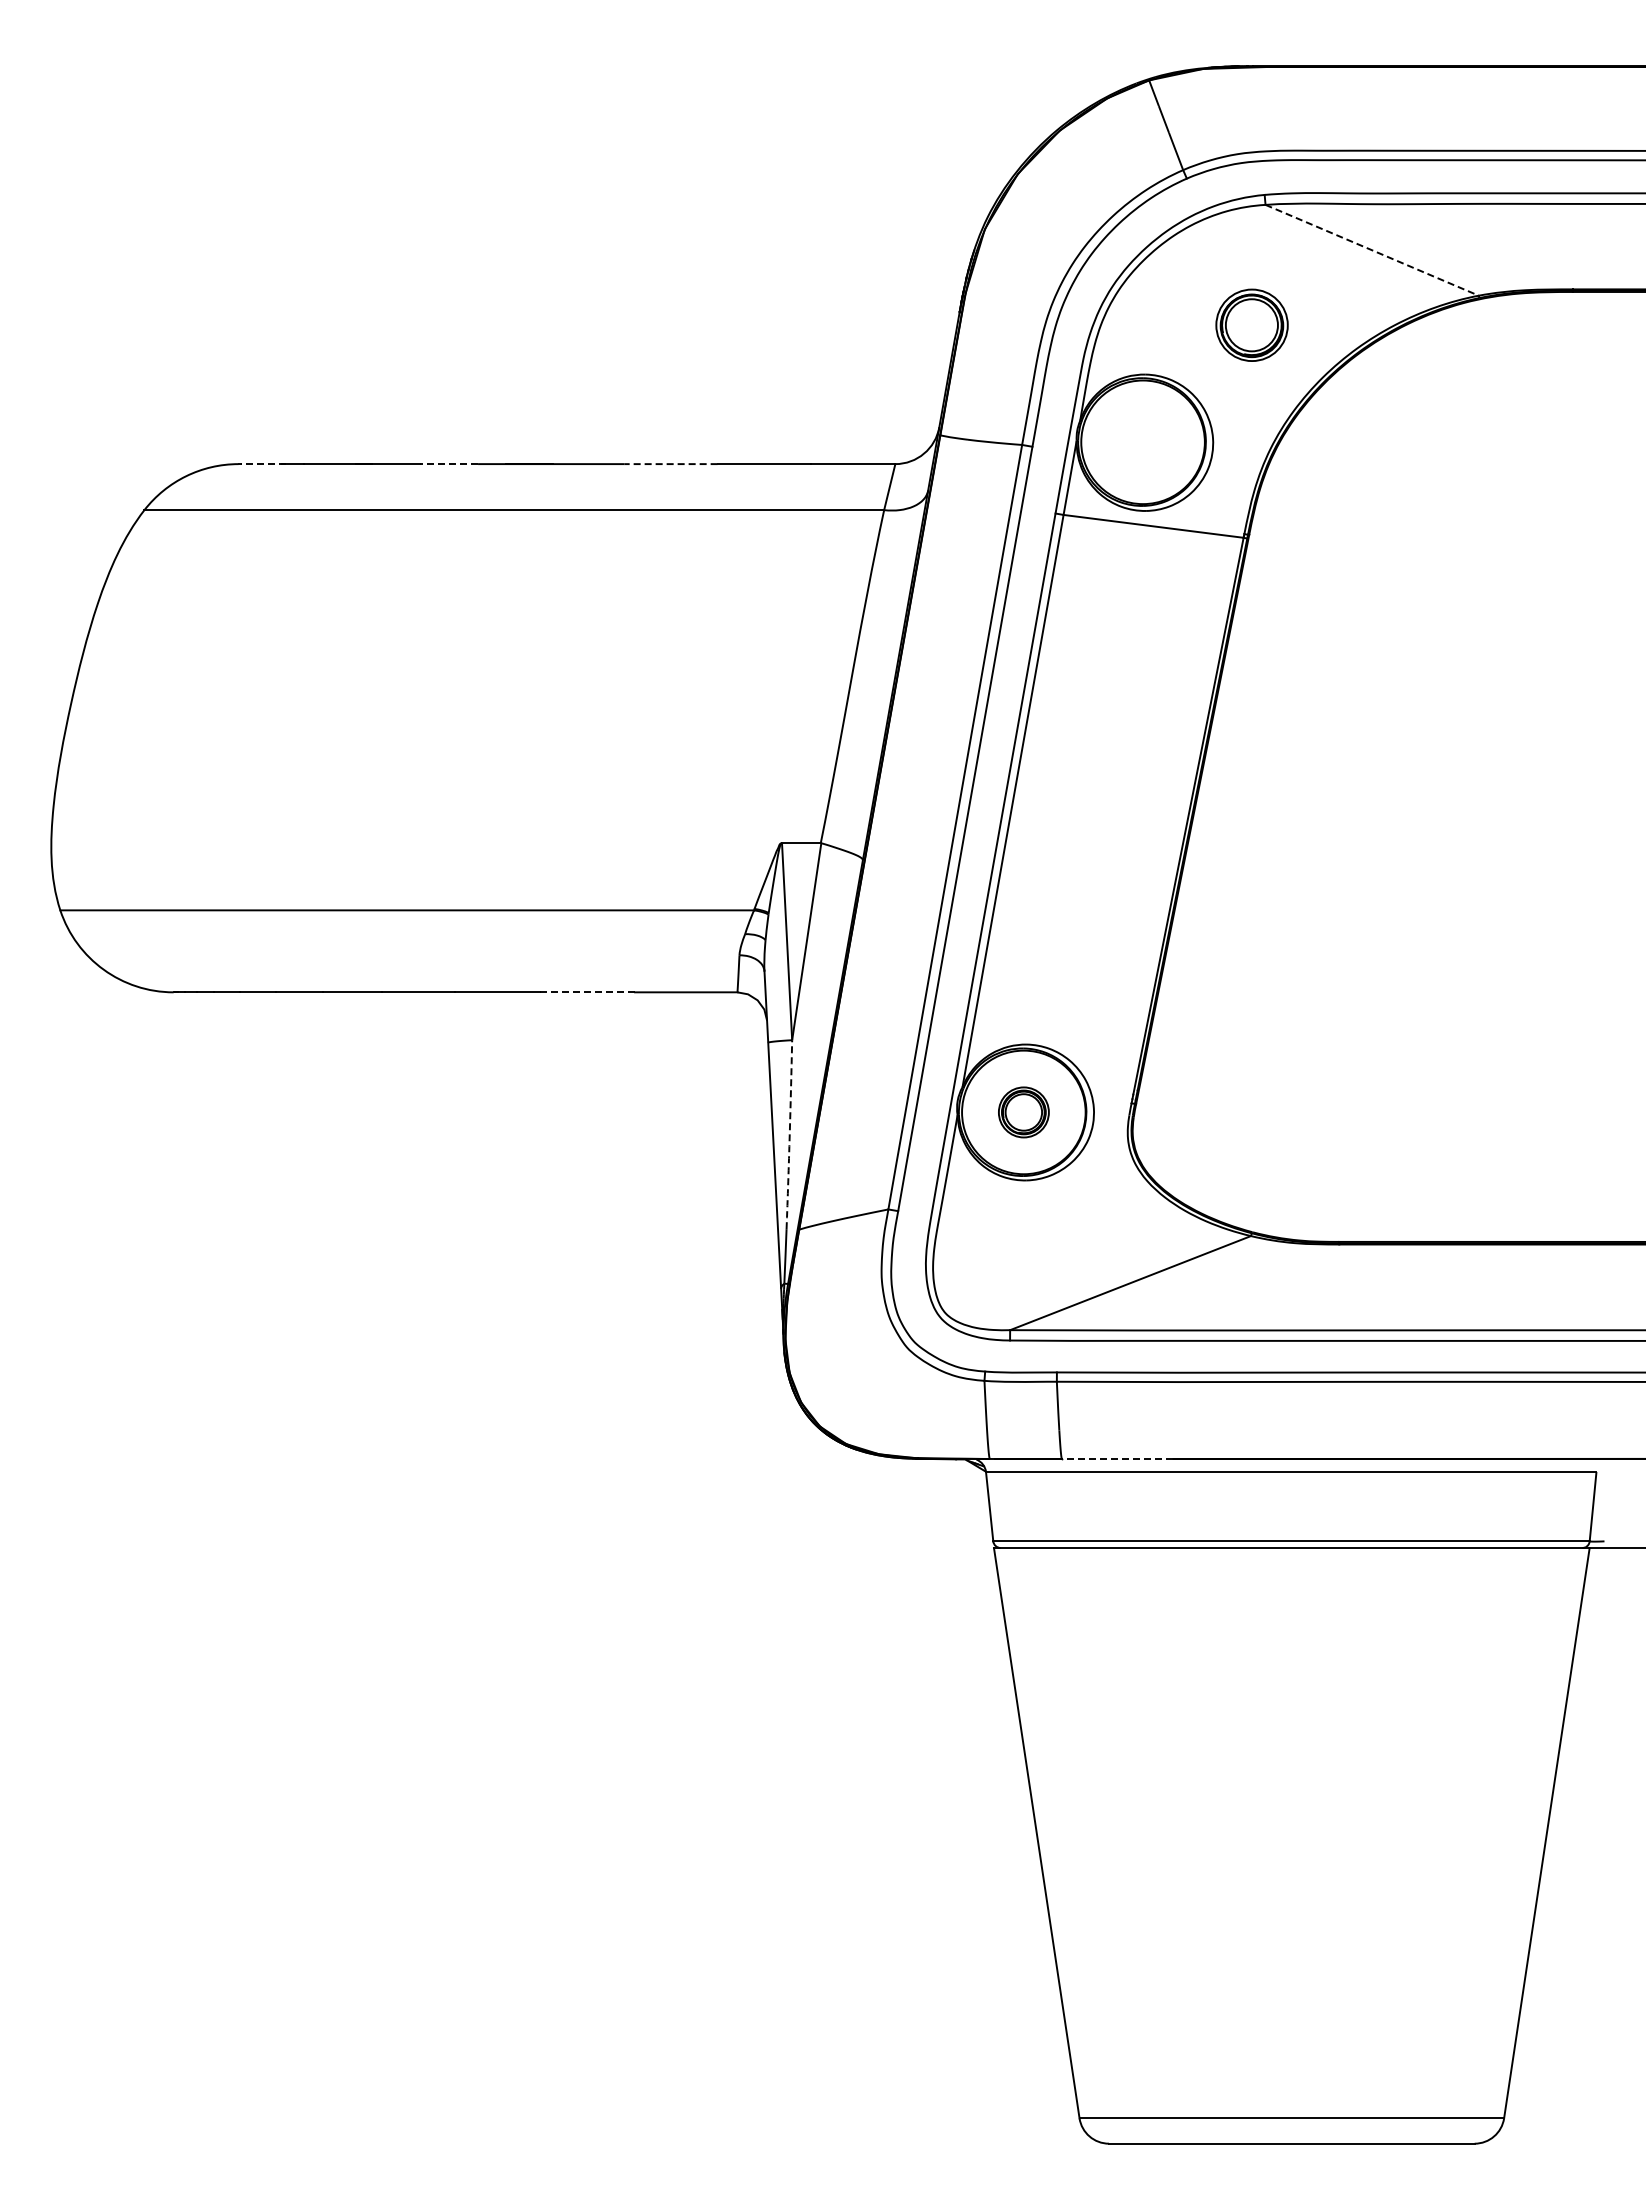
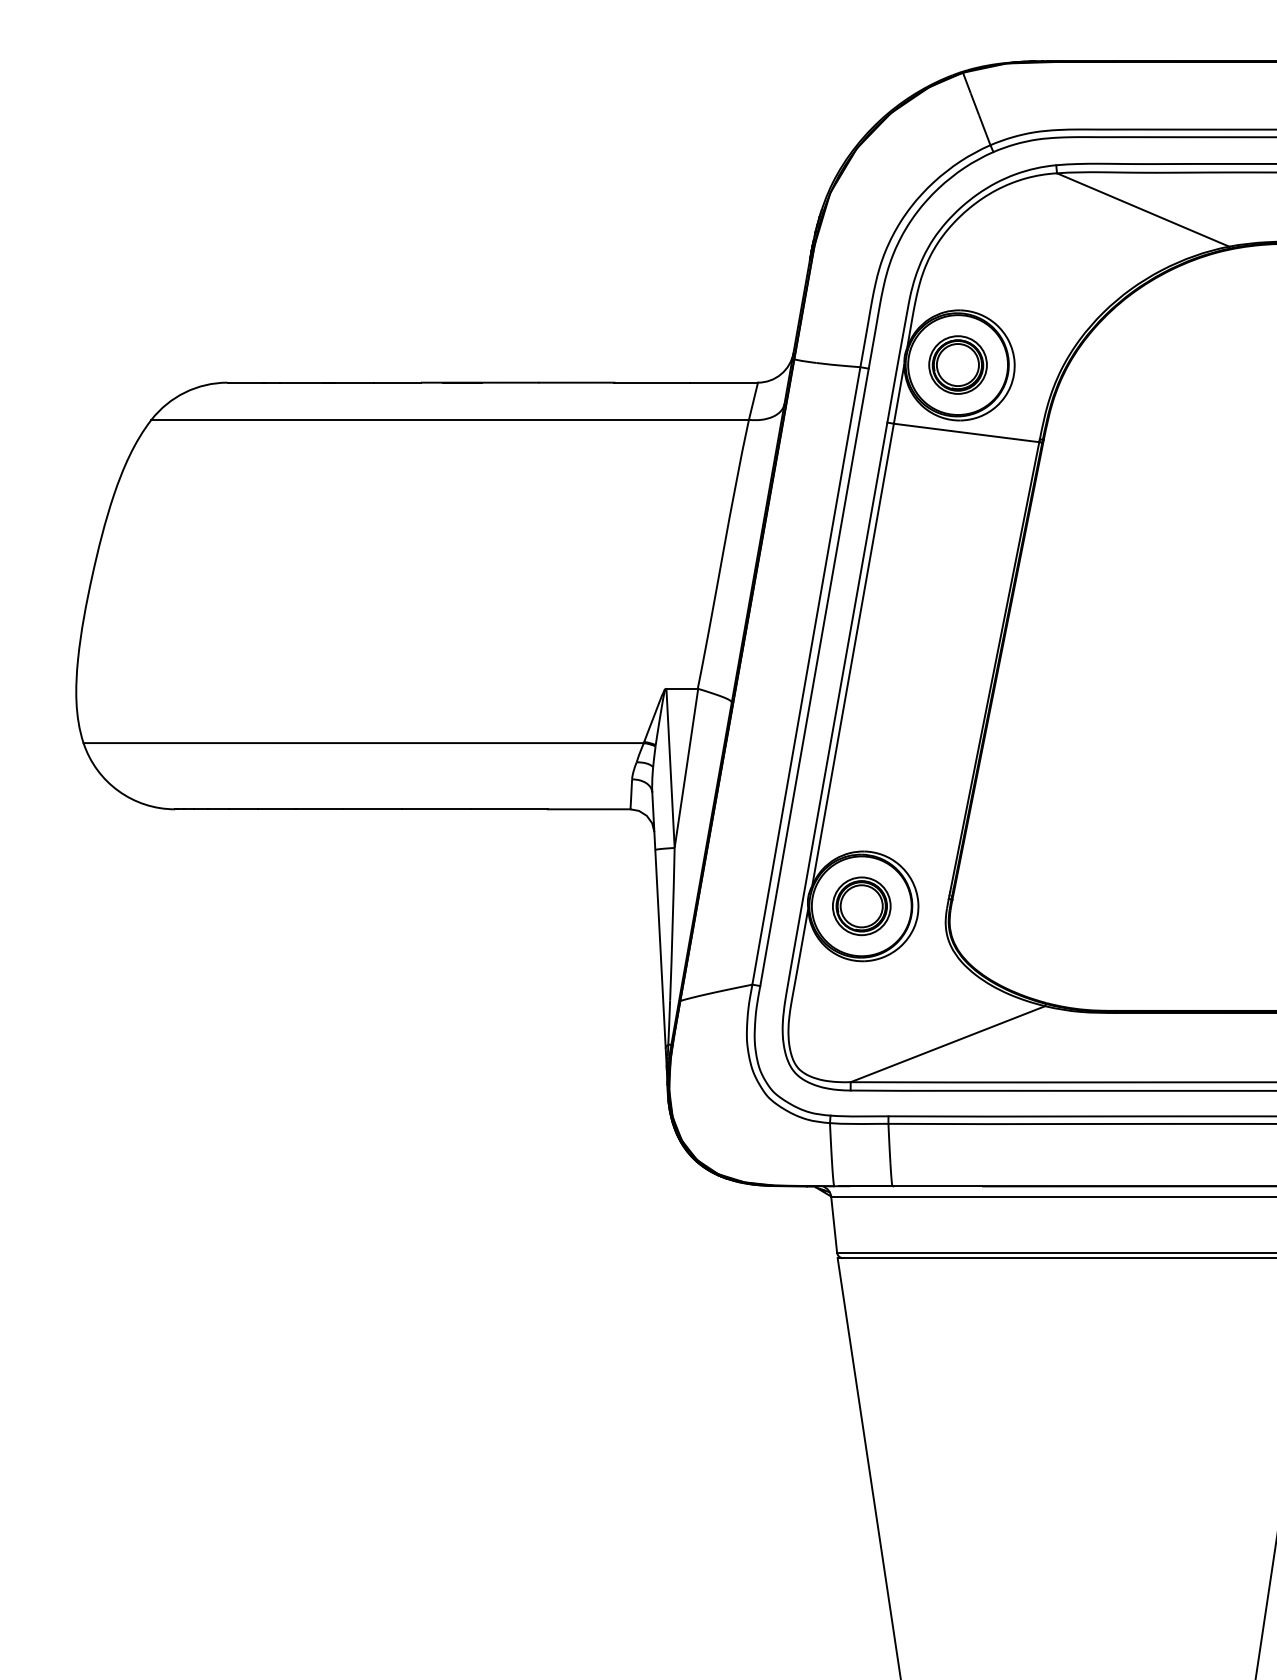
line: (1372, 250) -> (1143, 210), dashed -> solid
part: (1251, 324) -> (957, 364), moved
line: (263, 464) -> (247, 382), dashed -> solid
line: (448, 464) -> (397, 382), dashed -> solid
line: (670, 464) -> (576, 382), dashed -> solid
line: (587, 992) -> (509, 809), dashed -> solid
part: (1023, 1112) -> (861, 906), size x1.43
arc: (789, 1134) -> (672, 924), dashed -> solid
line: (1116, 1459) -> (936, 1186), dashed -> solid

